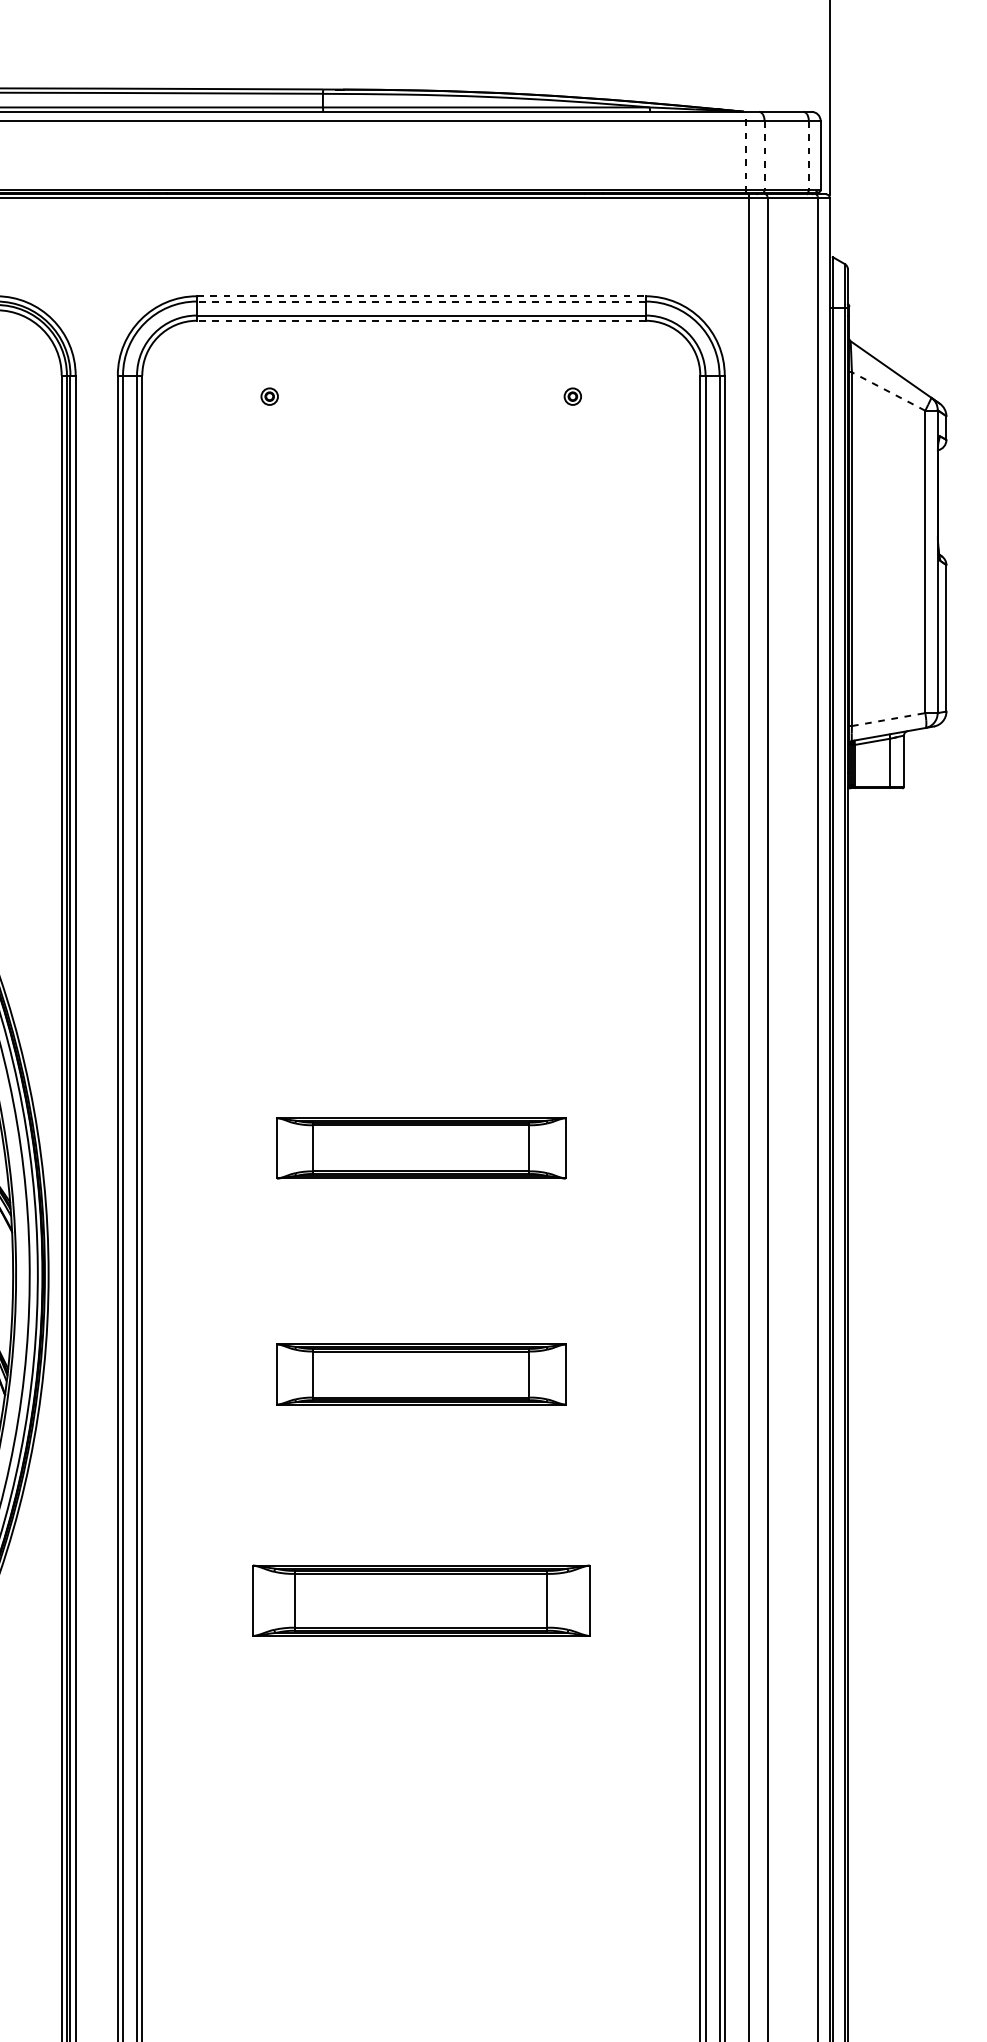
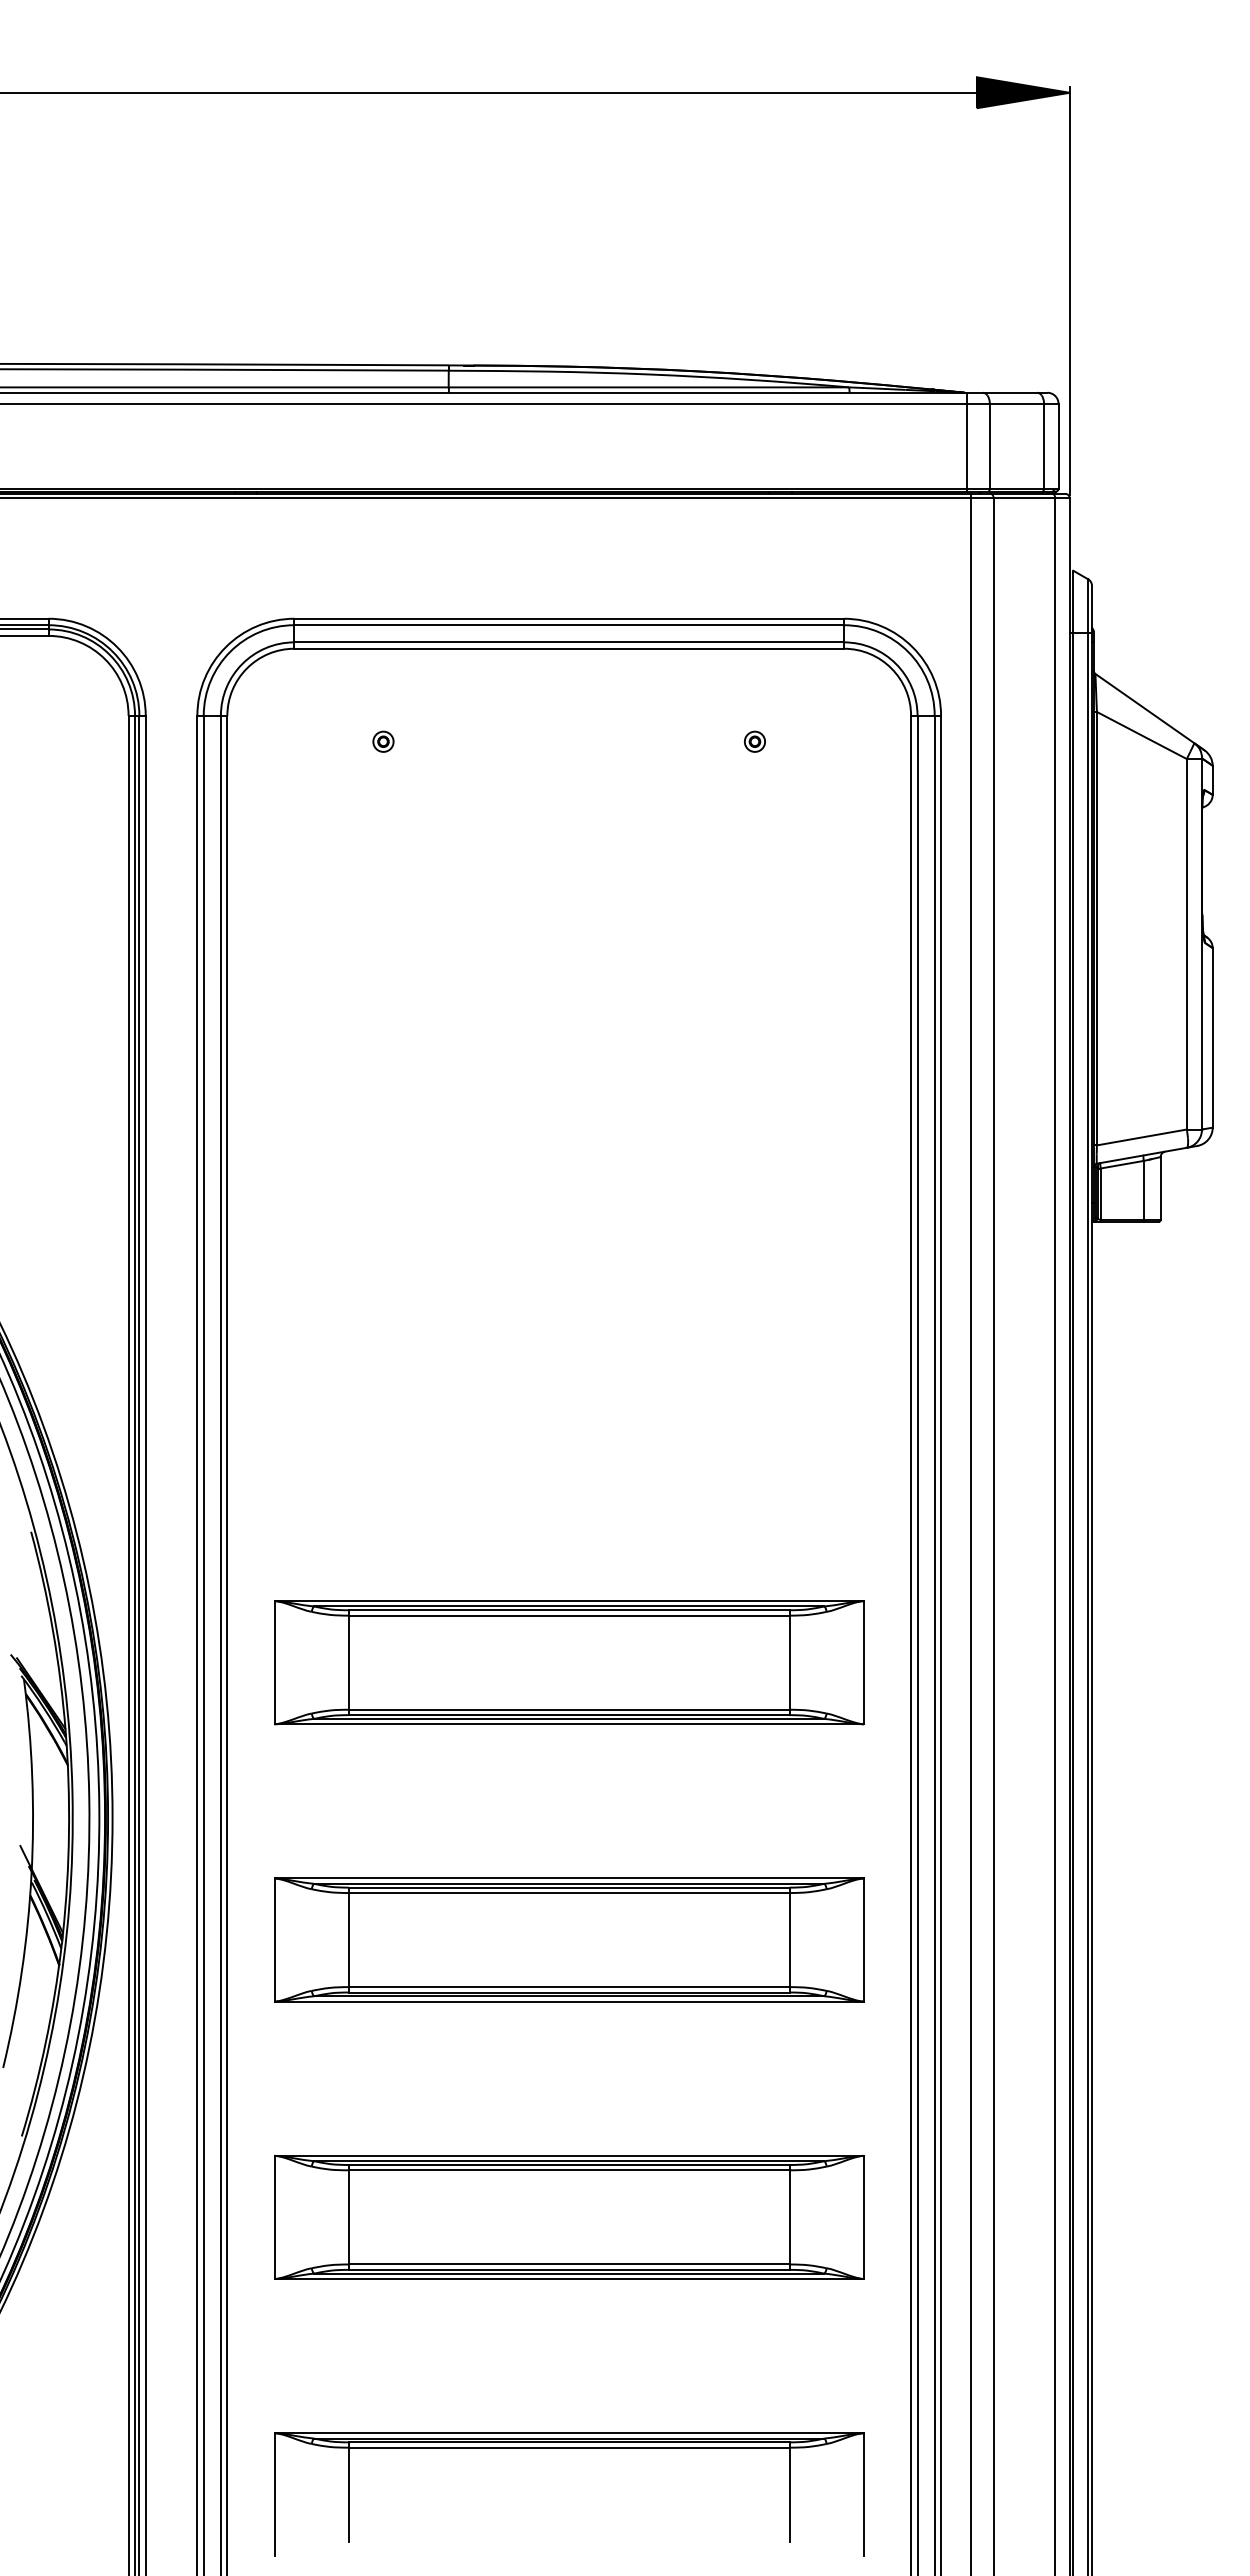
line: (746, 151) -> (967, 441), dashed -> solid
line: (764, 155) -> (989, 446), dashed -> solid
line: (809, 155) -> (1044, 446), dashed -> solid
line: (421, 296) -> (569, 618), dashed -> solid
line: (421, 301) -> (569, 625), dashed -> solid
line: (421, 320) -> (569, 648), dashed -> solid
line: (888, 391) -> (1141, 735), dashed -> solid
line: (888, 719) -> (1141, 1137), dashed -> solid
part: (421, 1148) -> (569, 1662), size x1.67
part: (421, 1374) -> (569, 1939), size x1.67
part: (421, 1600) -> (569, 2216), size x1.43
part: (421, 1789) -> (569, 2448), added

